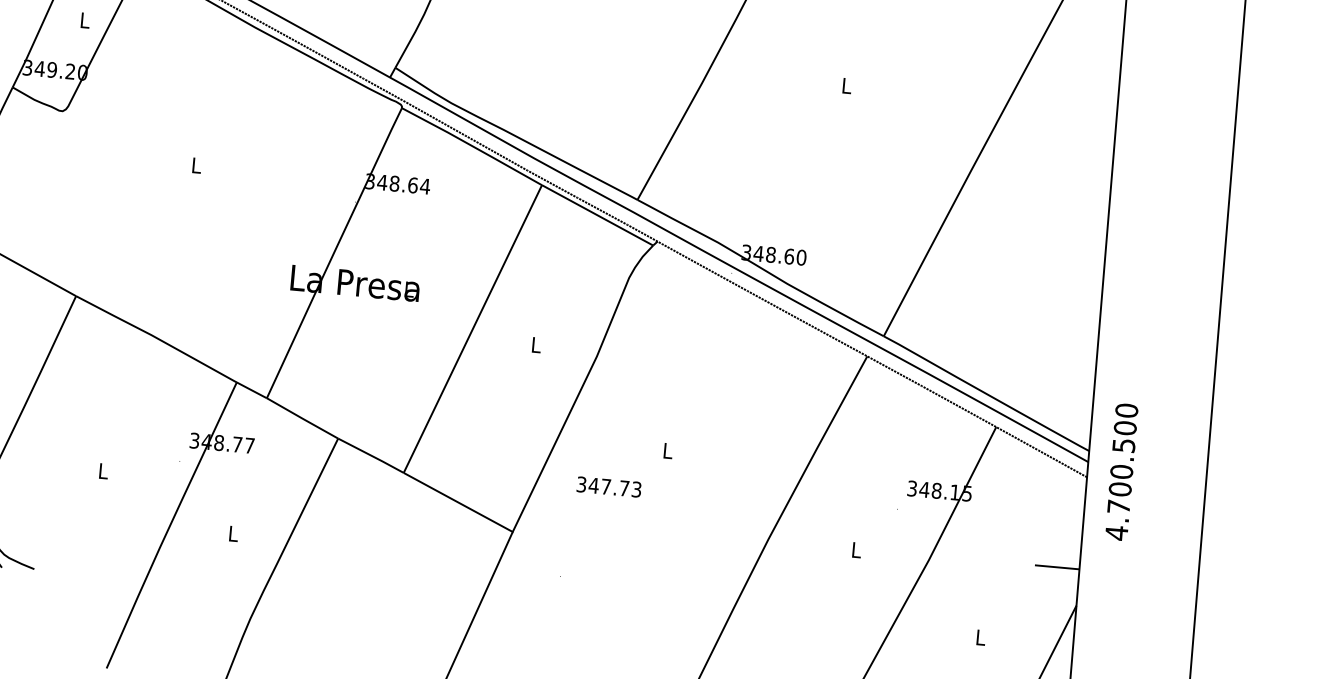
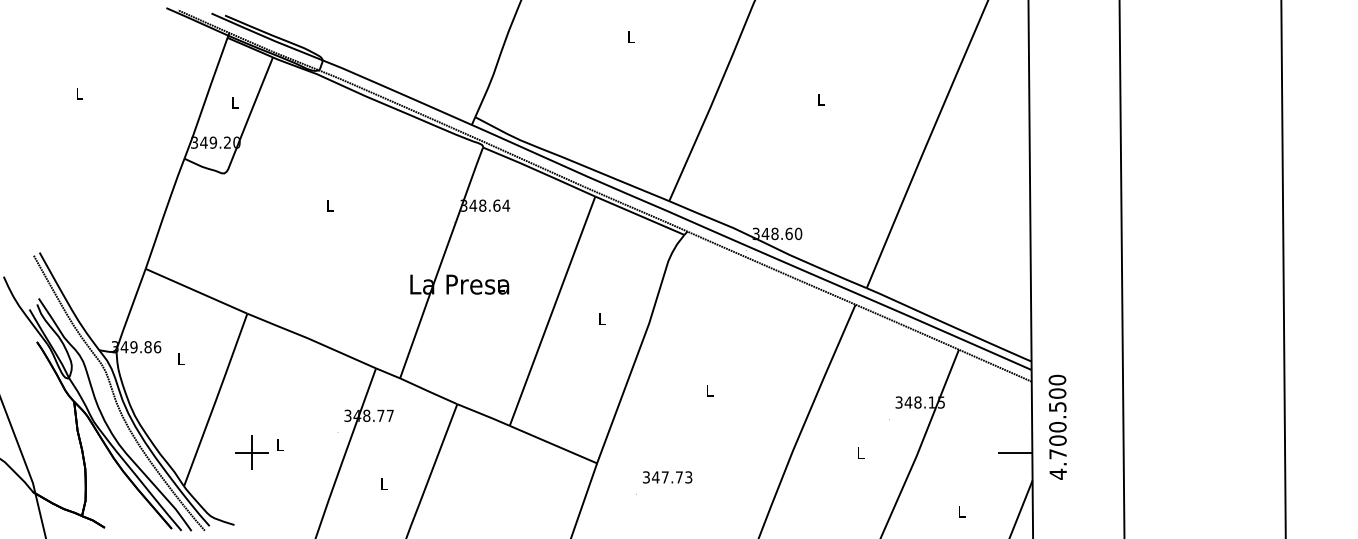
text: (1121, 470) -> (1057, 426), moved
part: (65, 476) -> (251, 452), added
text: (609, 487) -> (667, 477), moved

